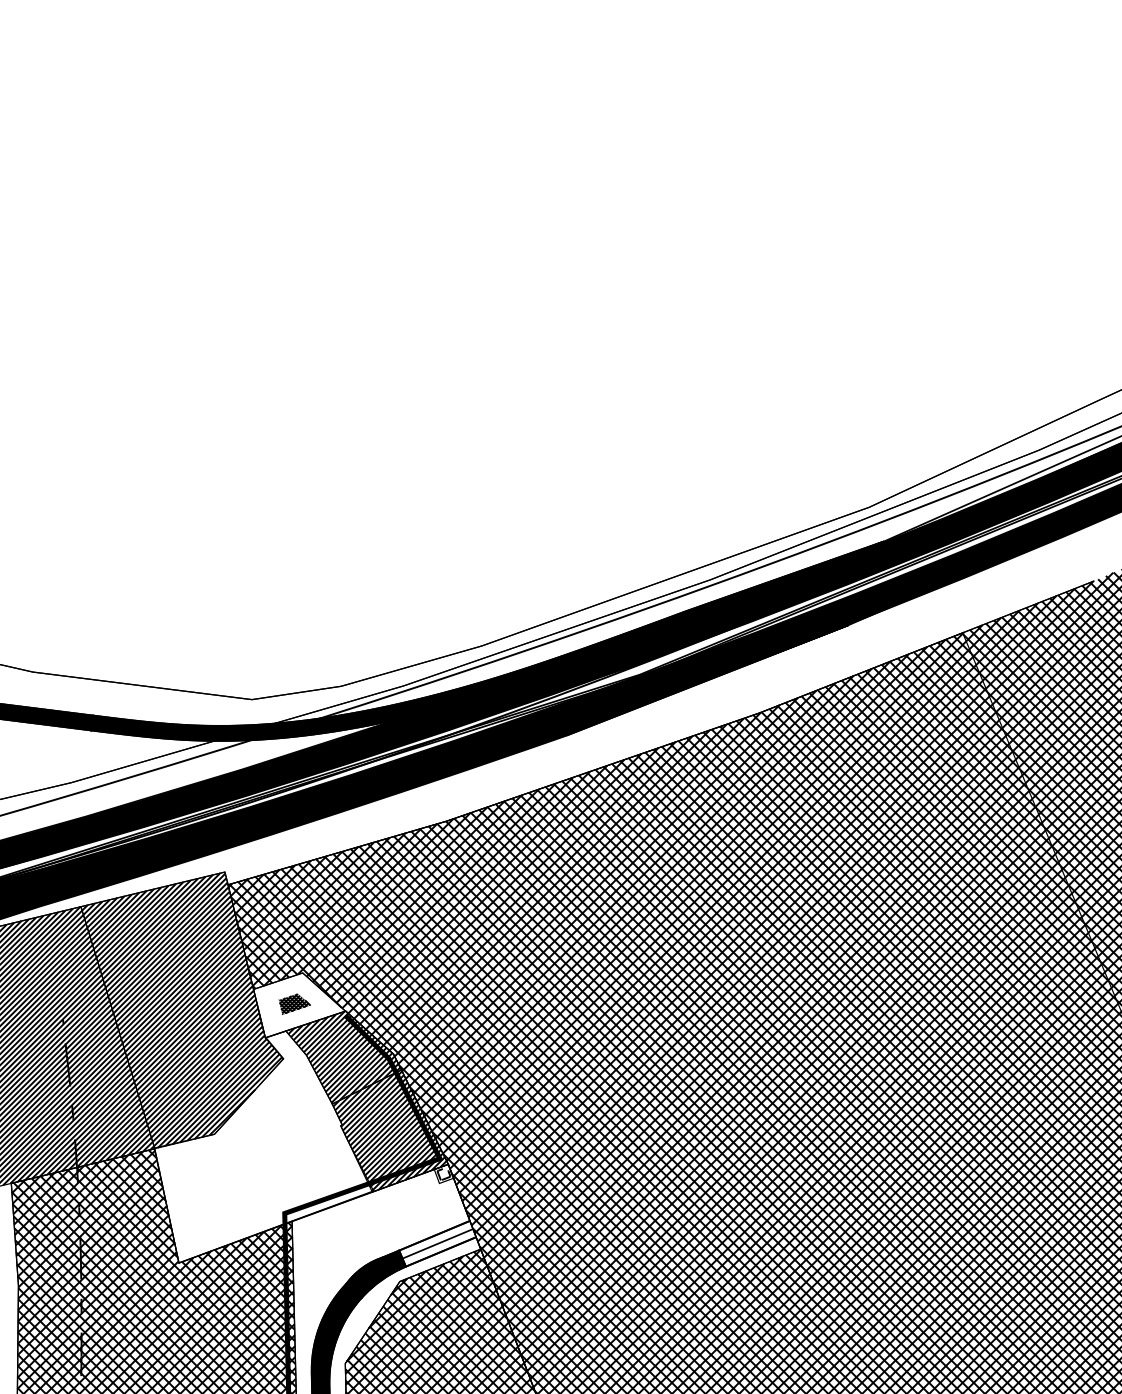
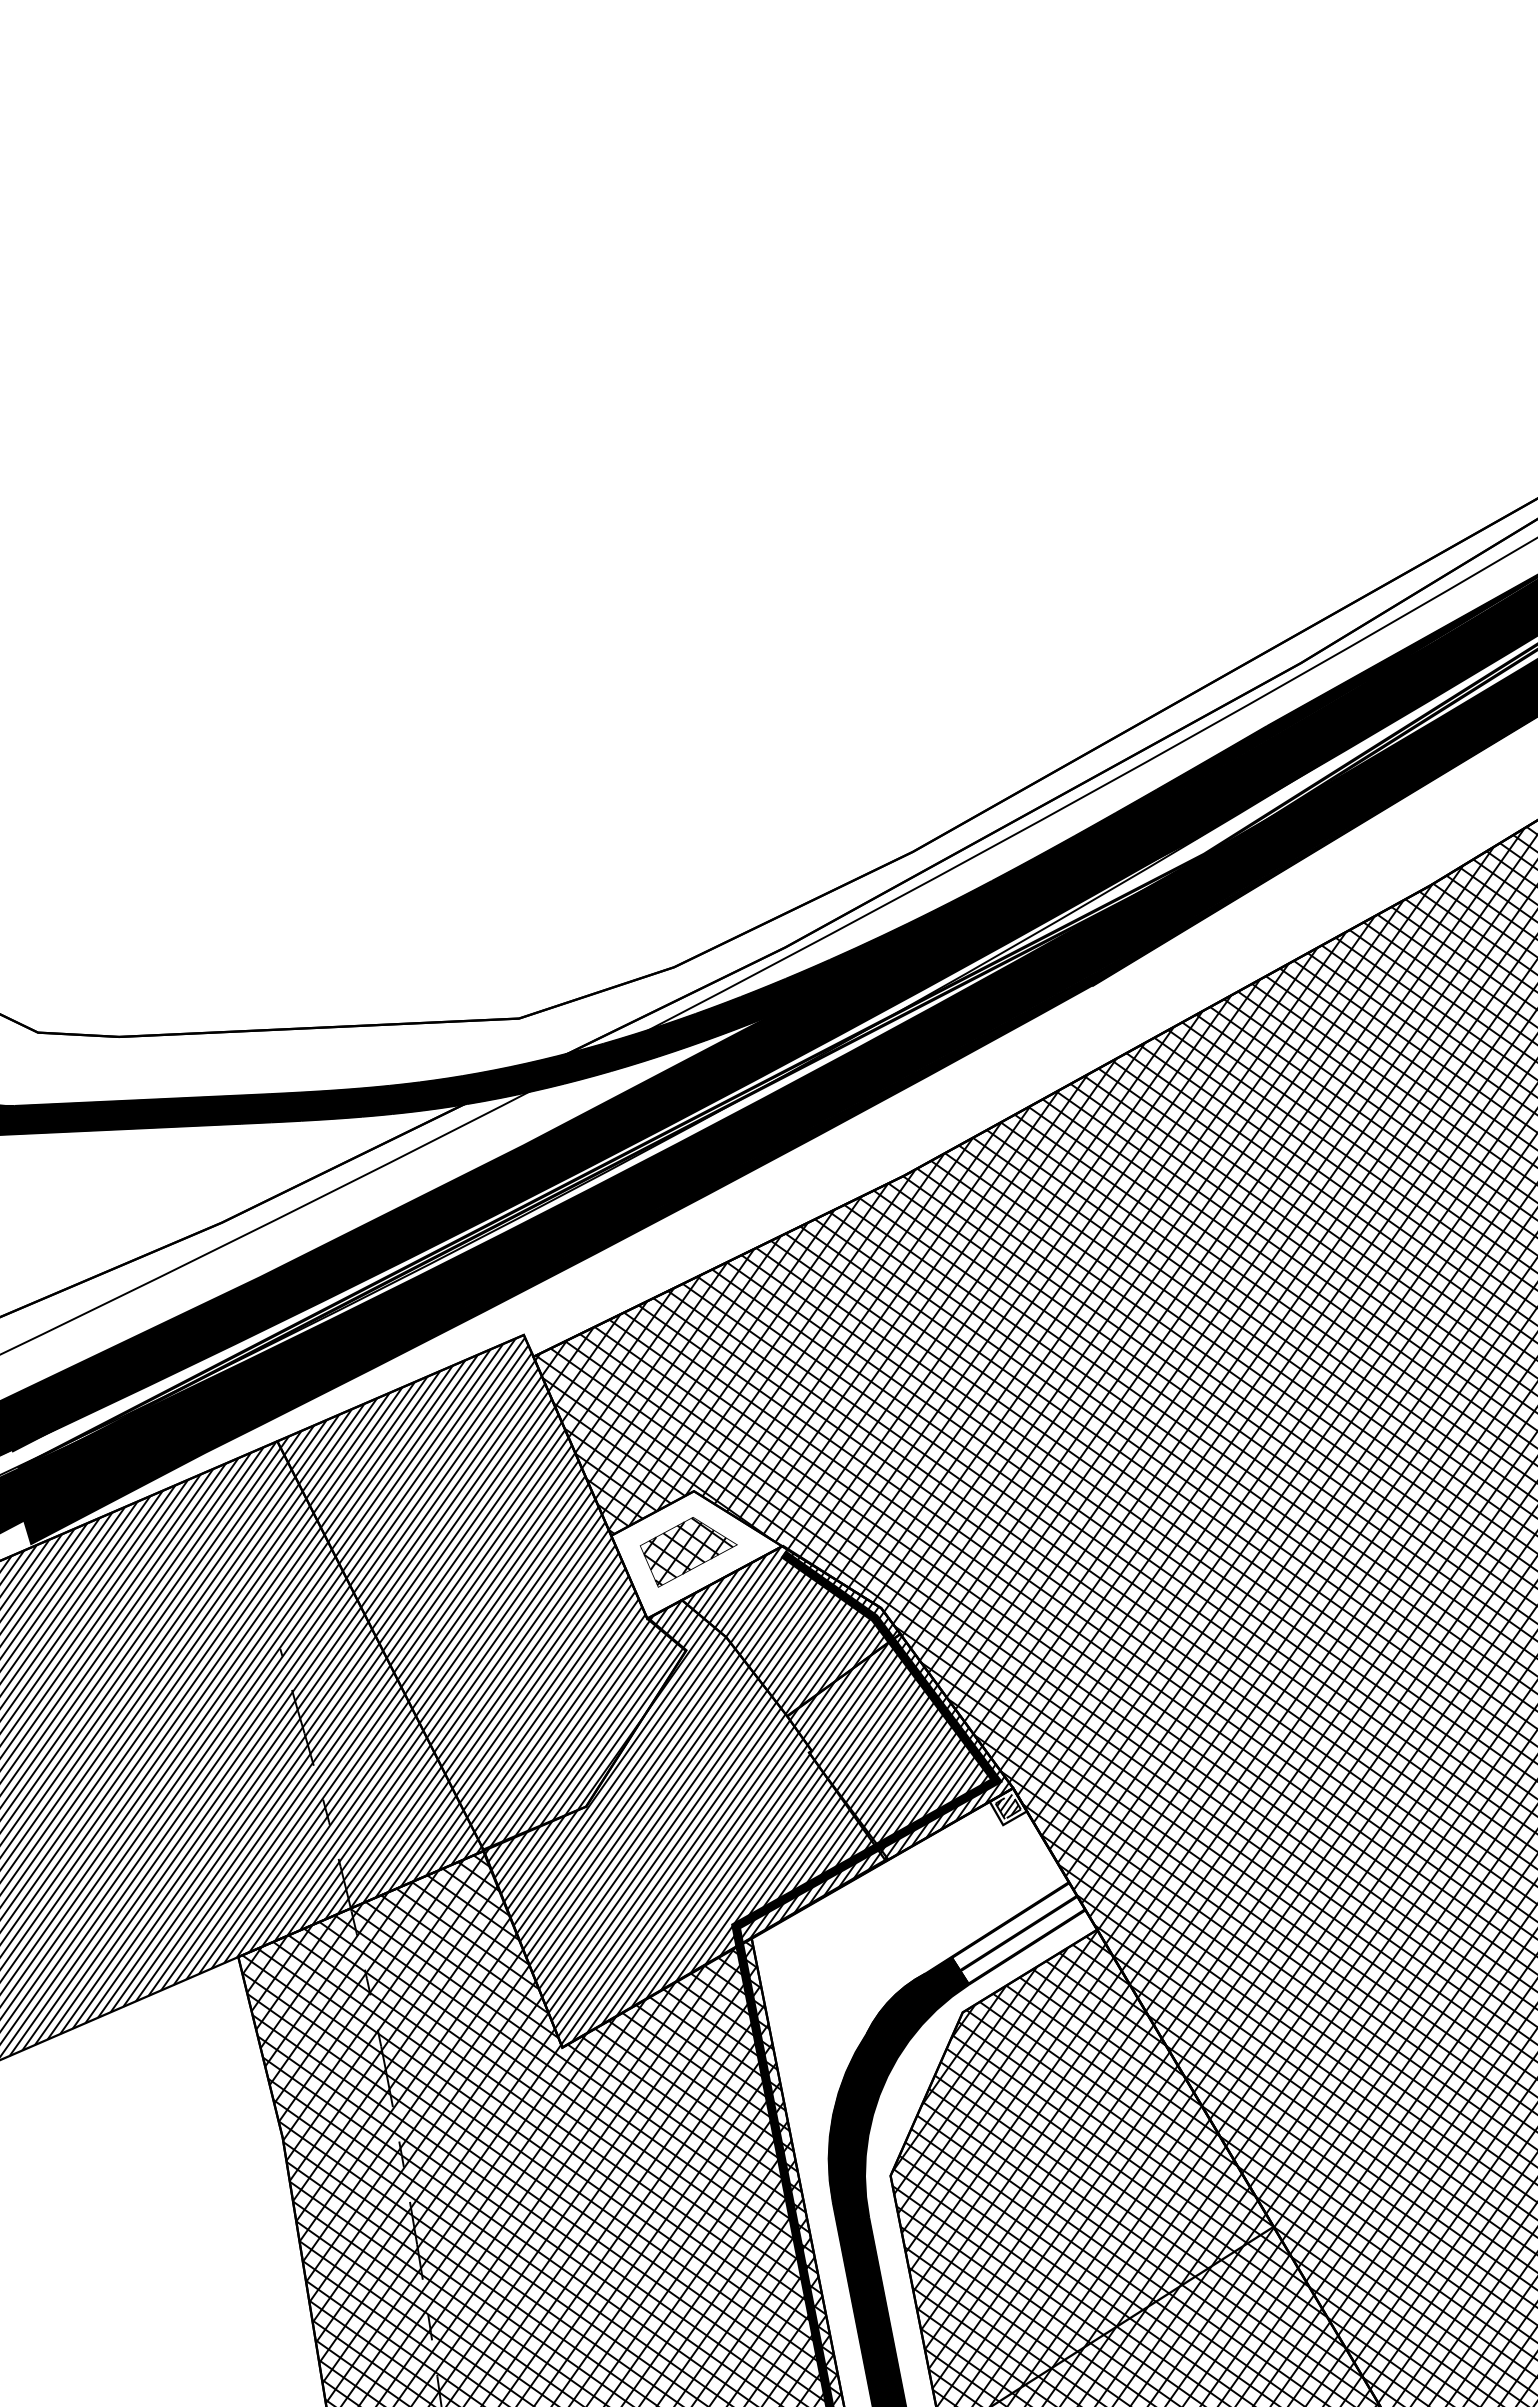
part: (294, 1003) -> (688, 1548), size x1.67
hatch: (263, 1146) -> (677, 1813), added
hatch: (443, 1172) -> (1007, 1804), added

